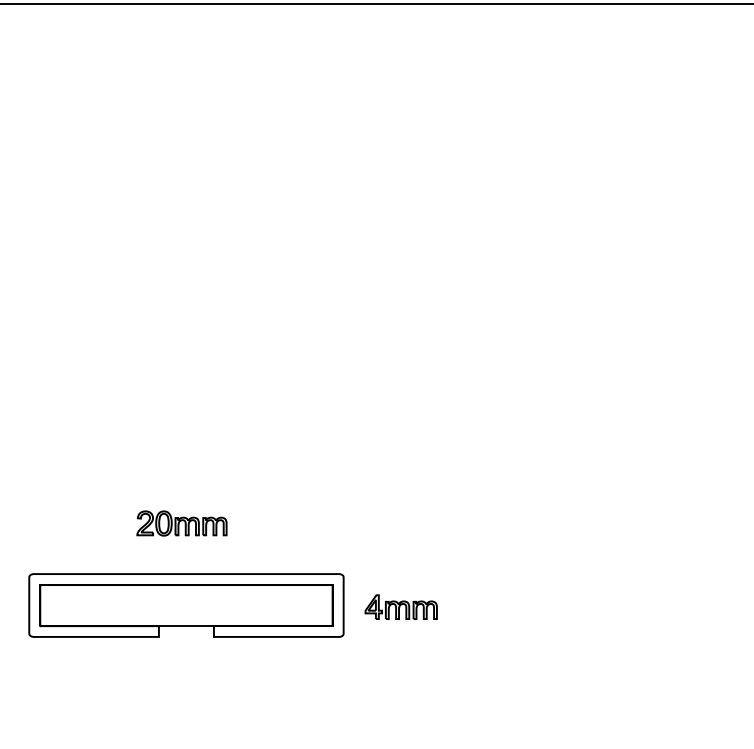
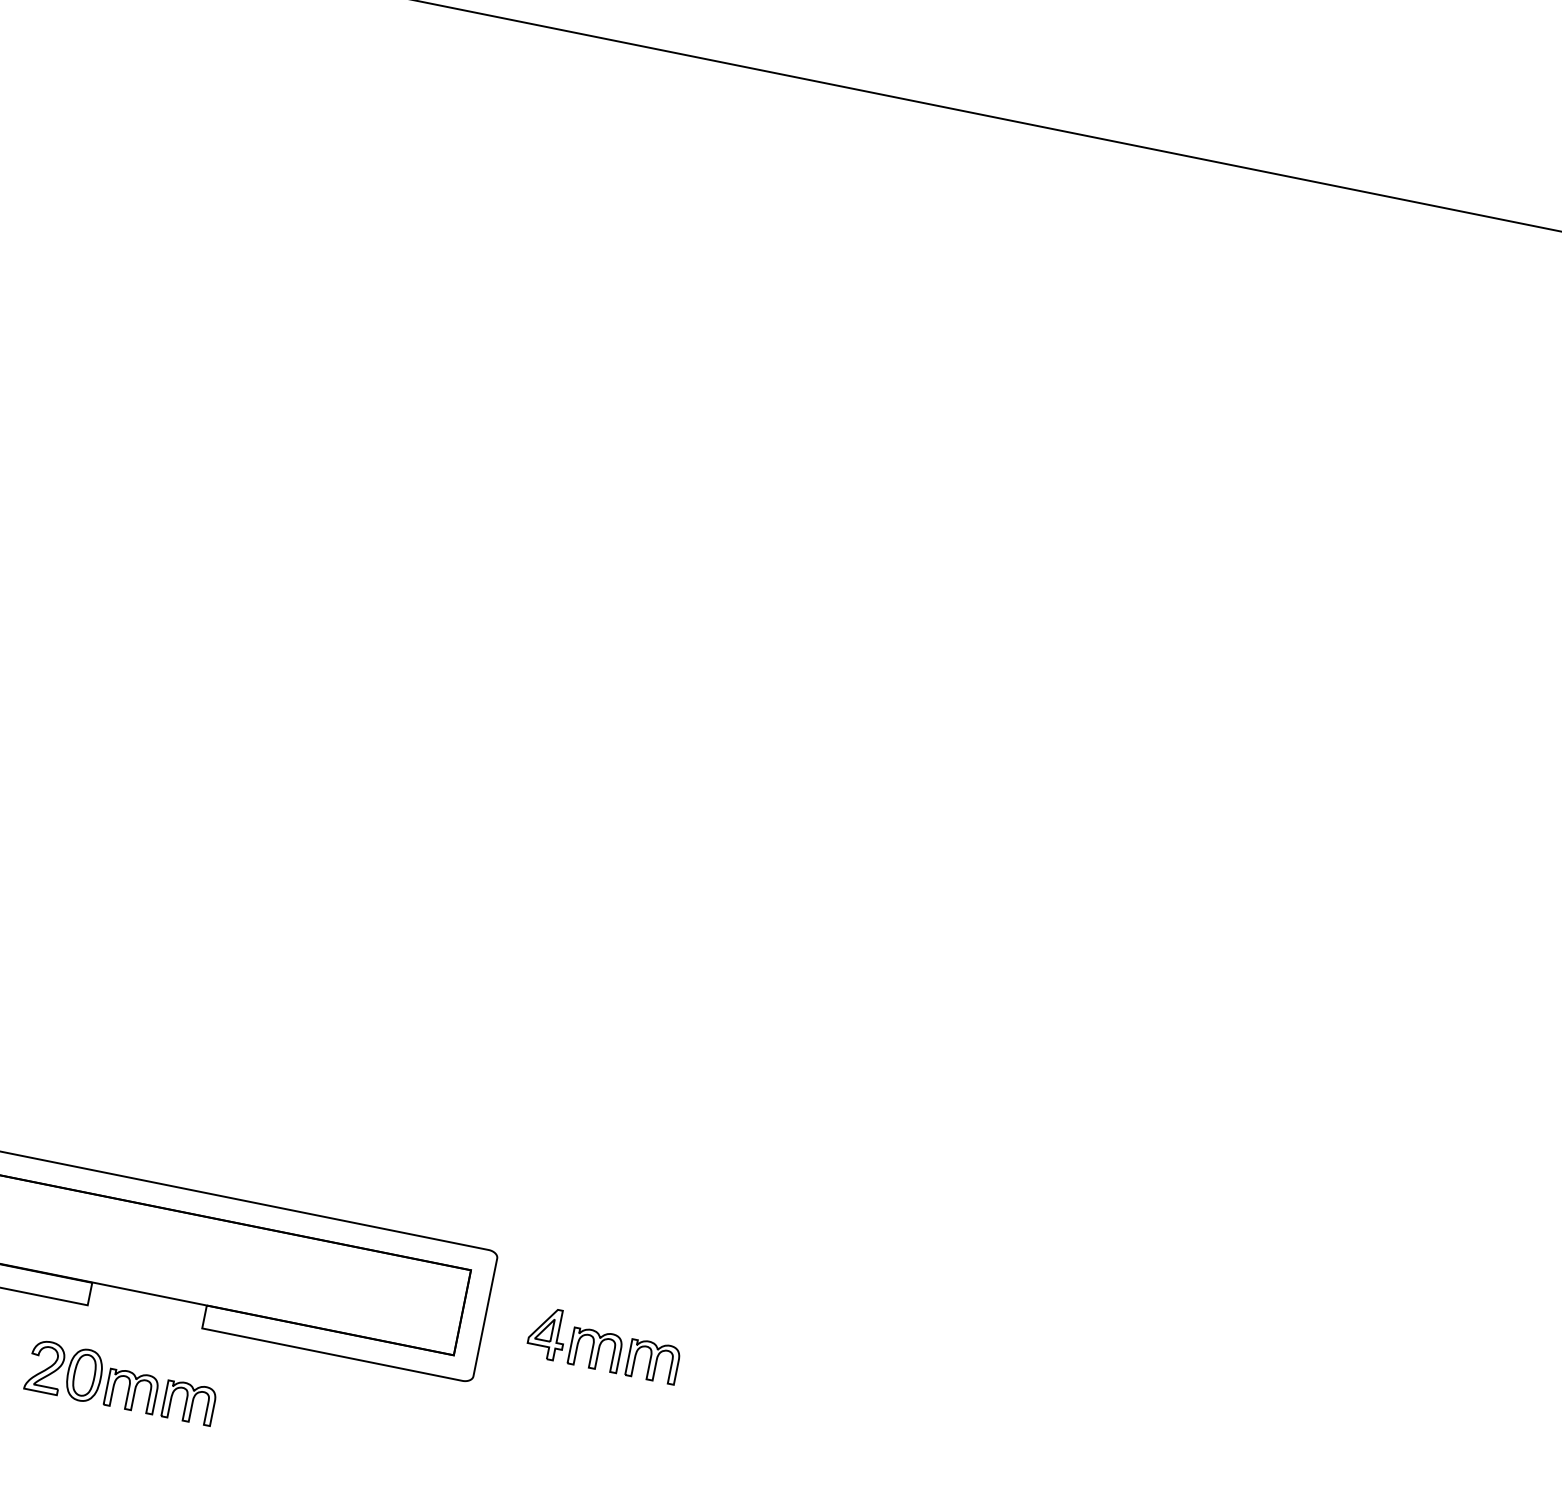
part: (181, 523) -> (121, 1382), moved

